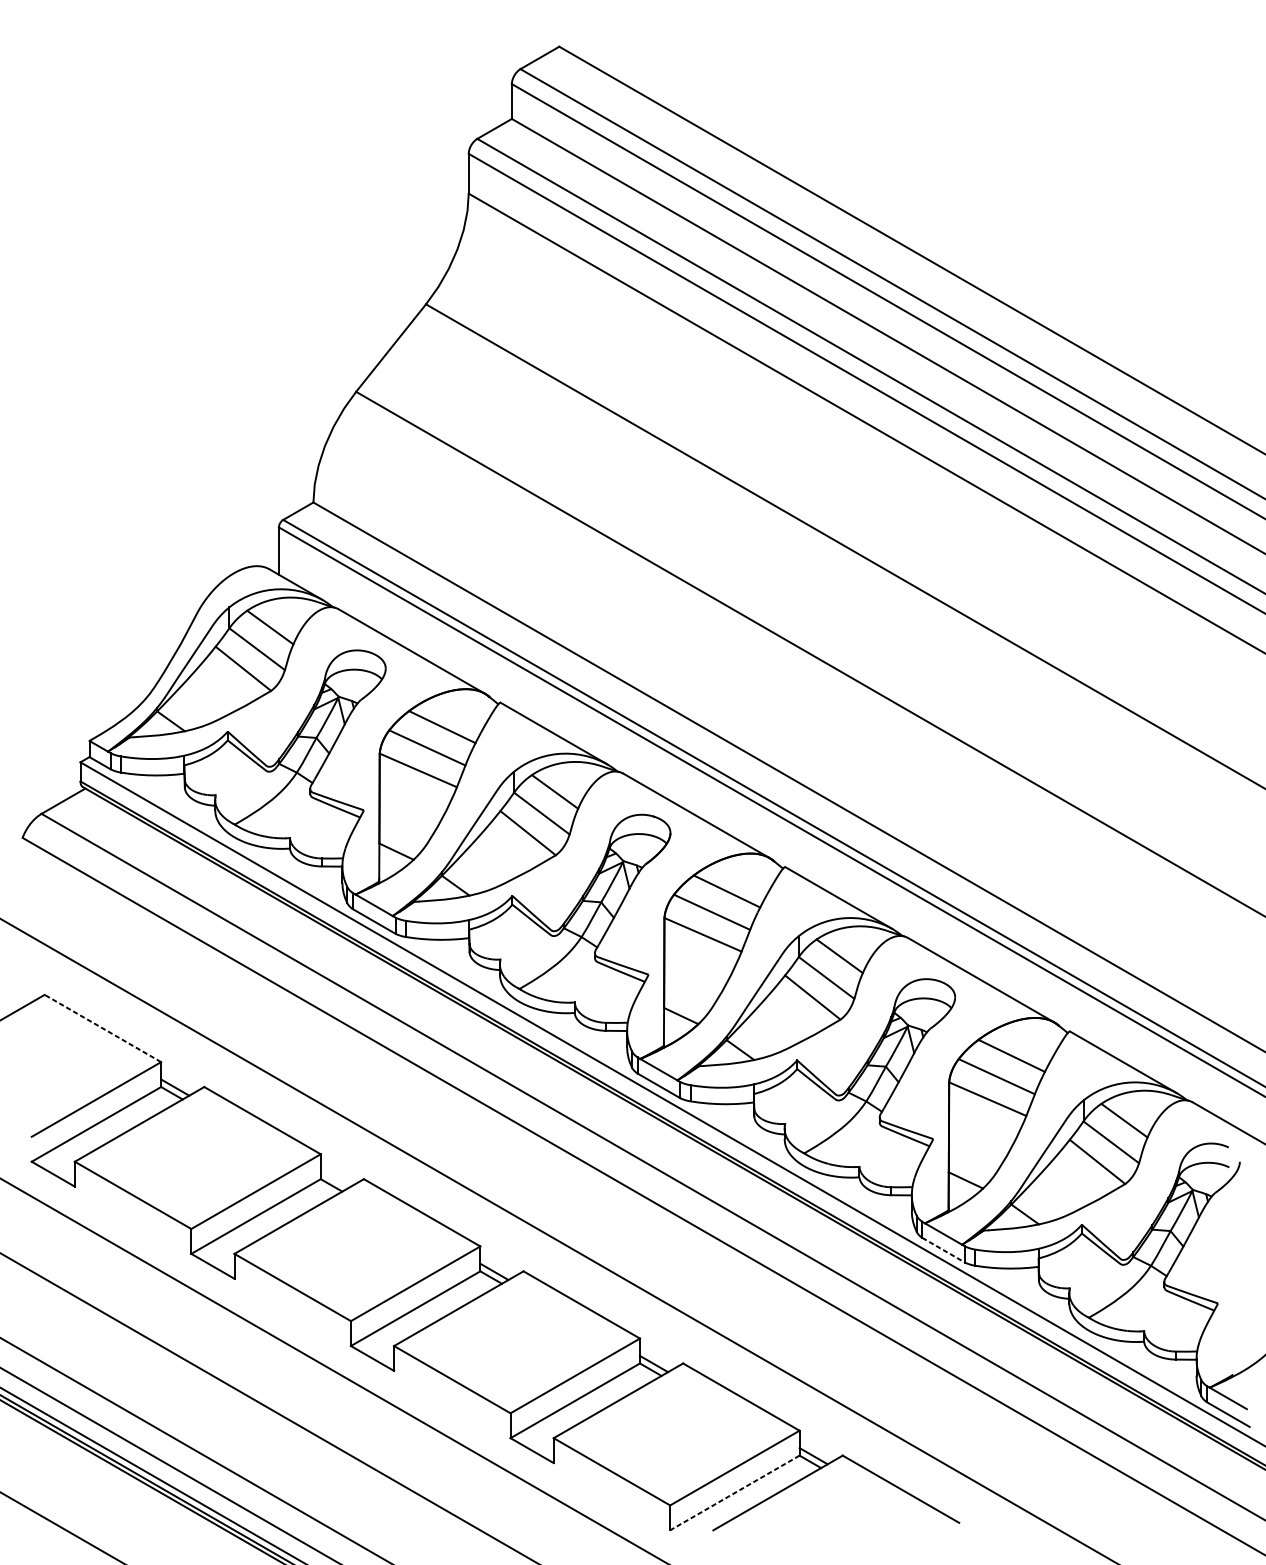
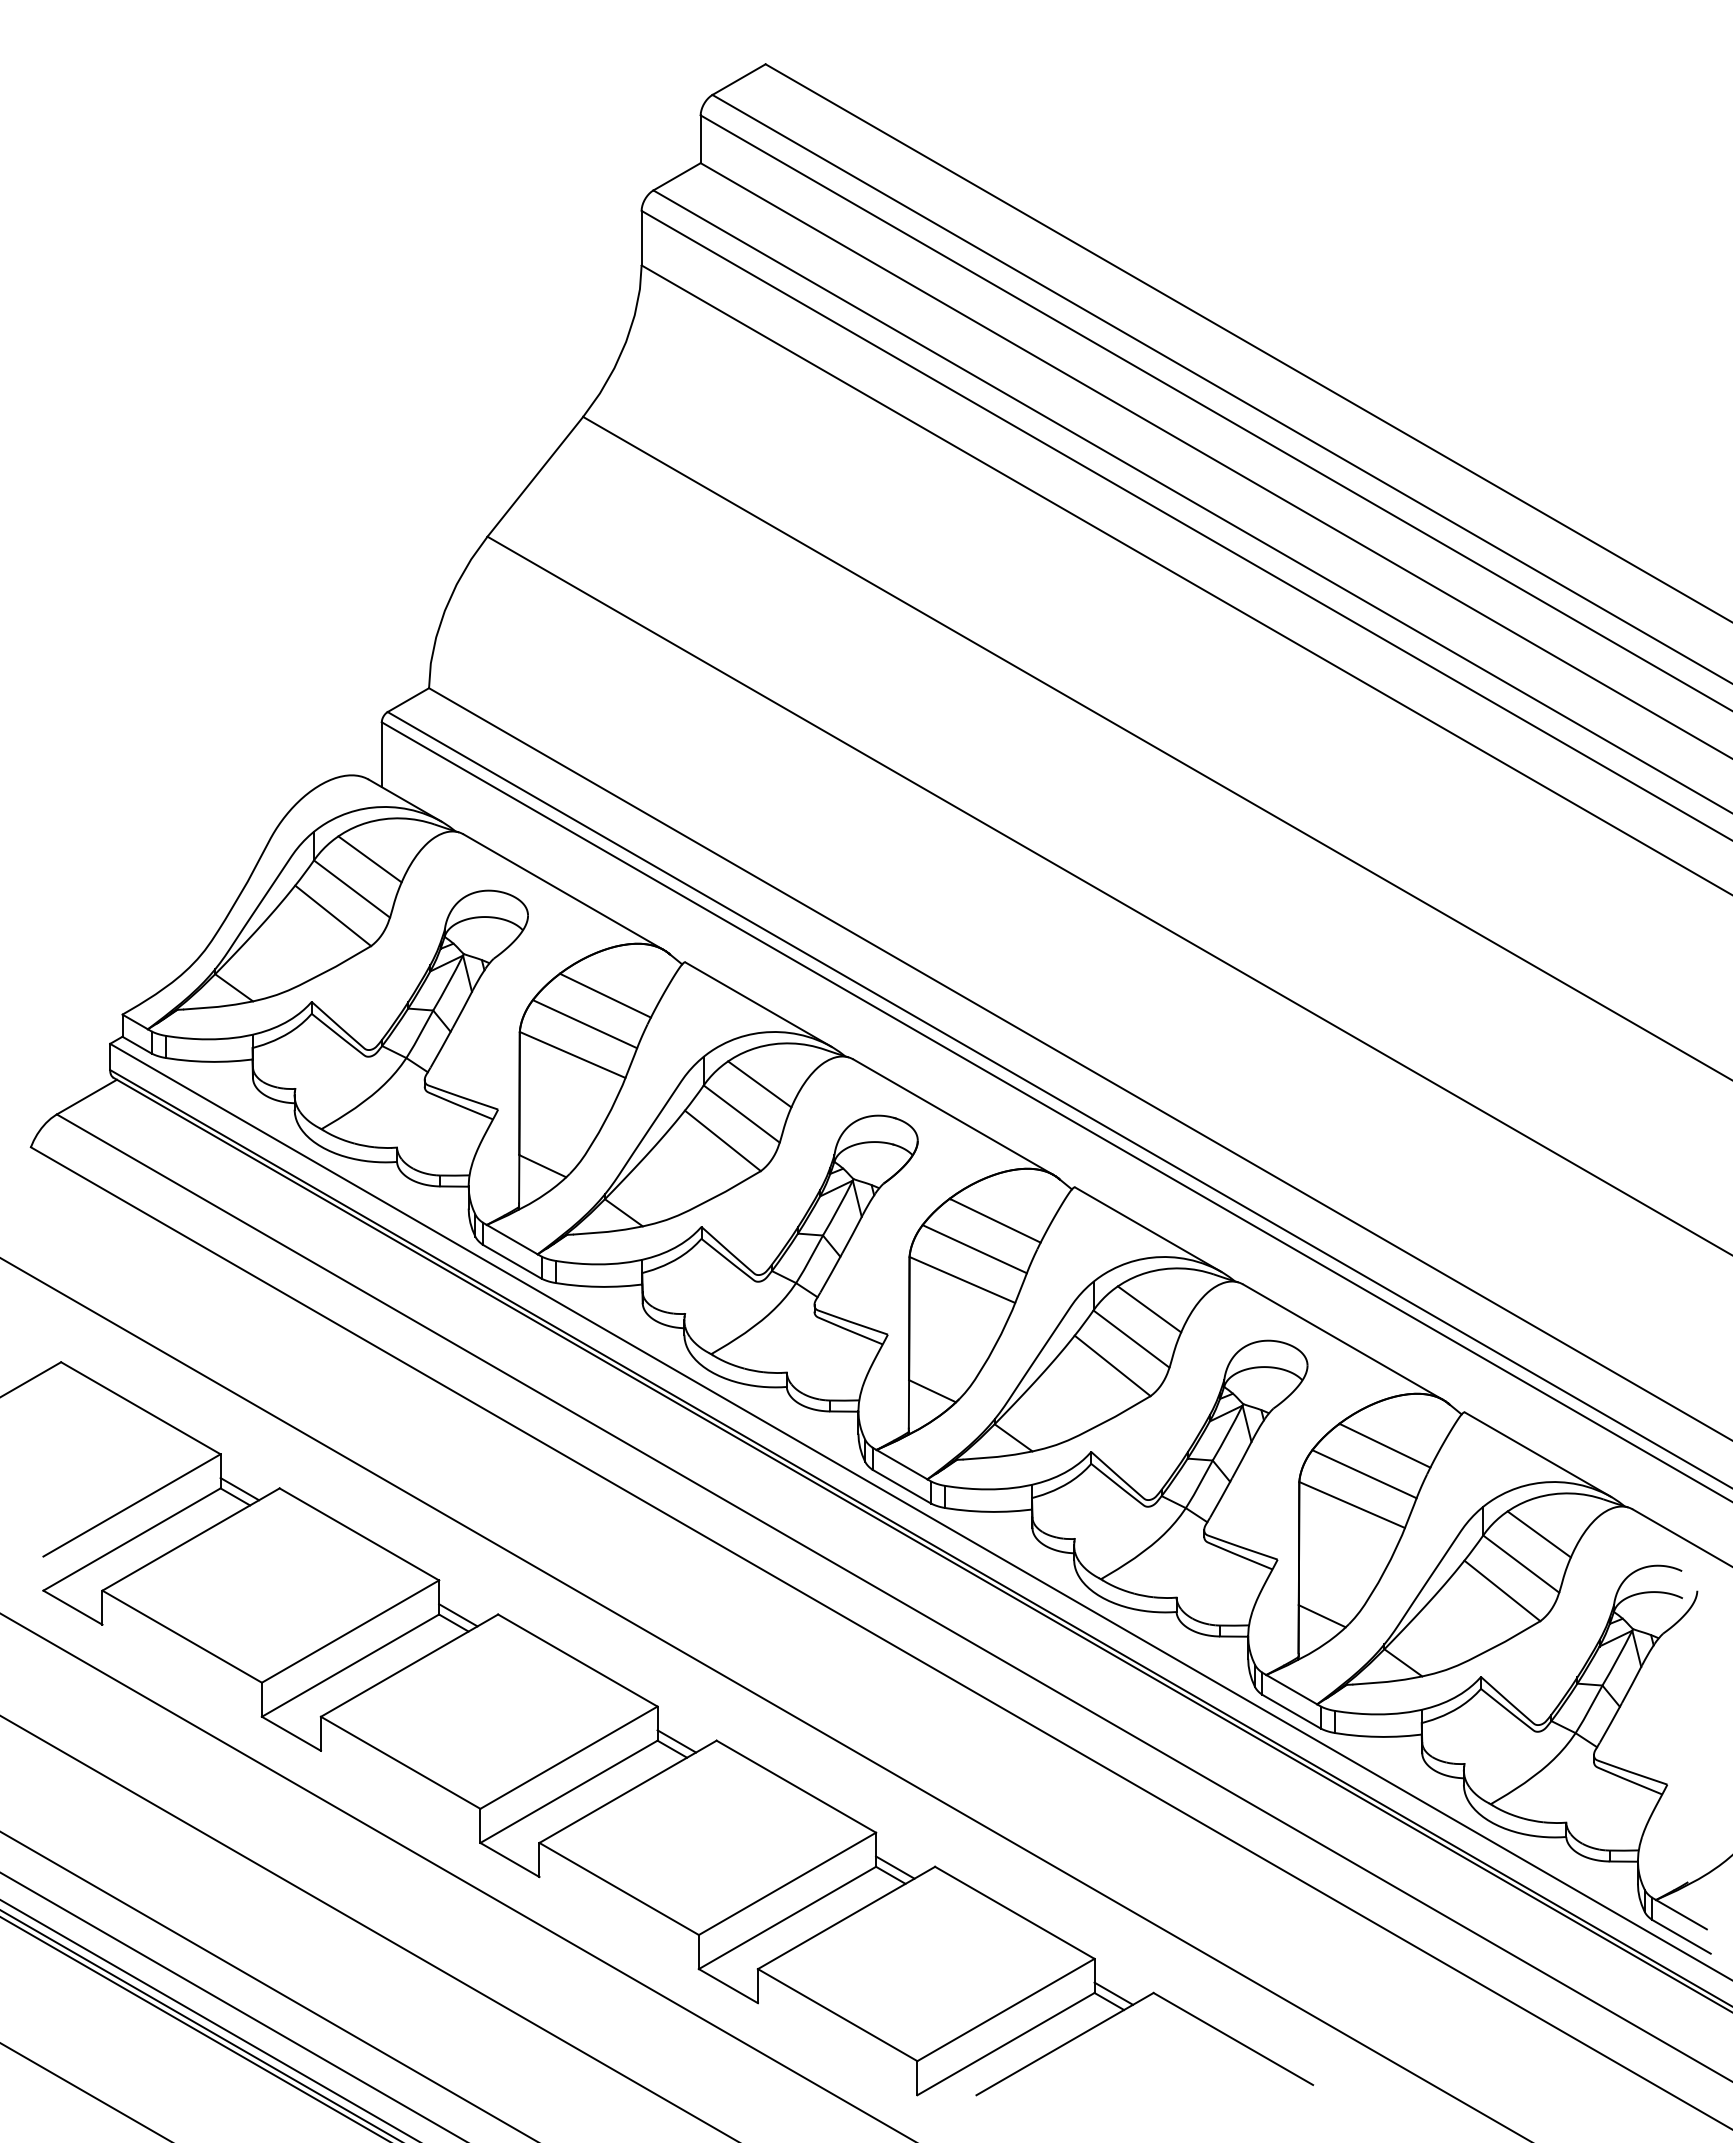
line: (102, 1028) -> (140, 1408), dashed -> solid
line: (334, 1179) -> (458, 1615), added
line: (943, 1250) -> (1291, 1711), dashed -> solid
line: (734, 1493) -> (1005, 2044), dashed -> solid

